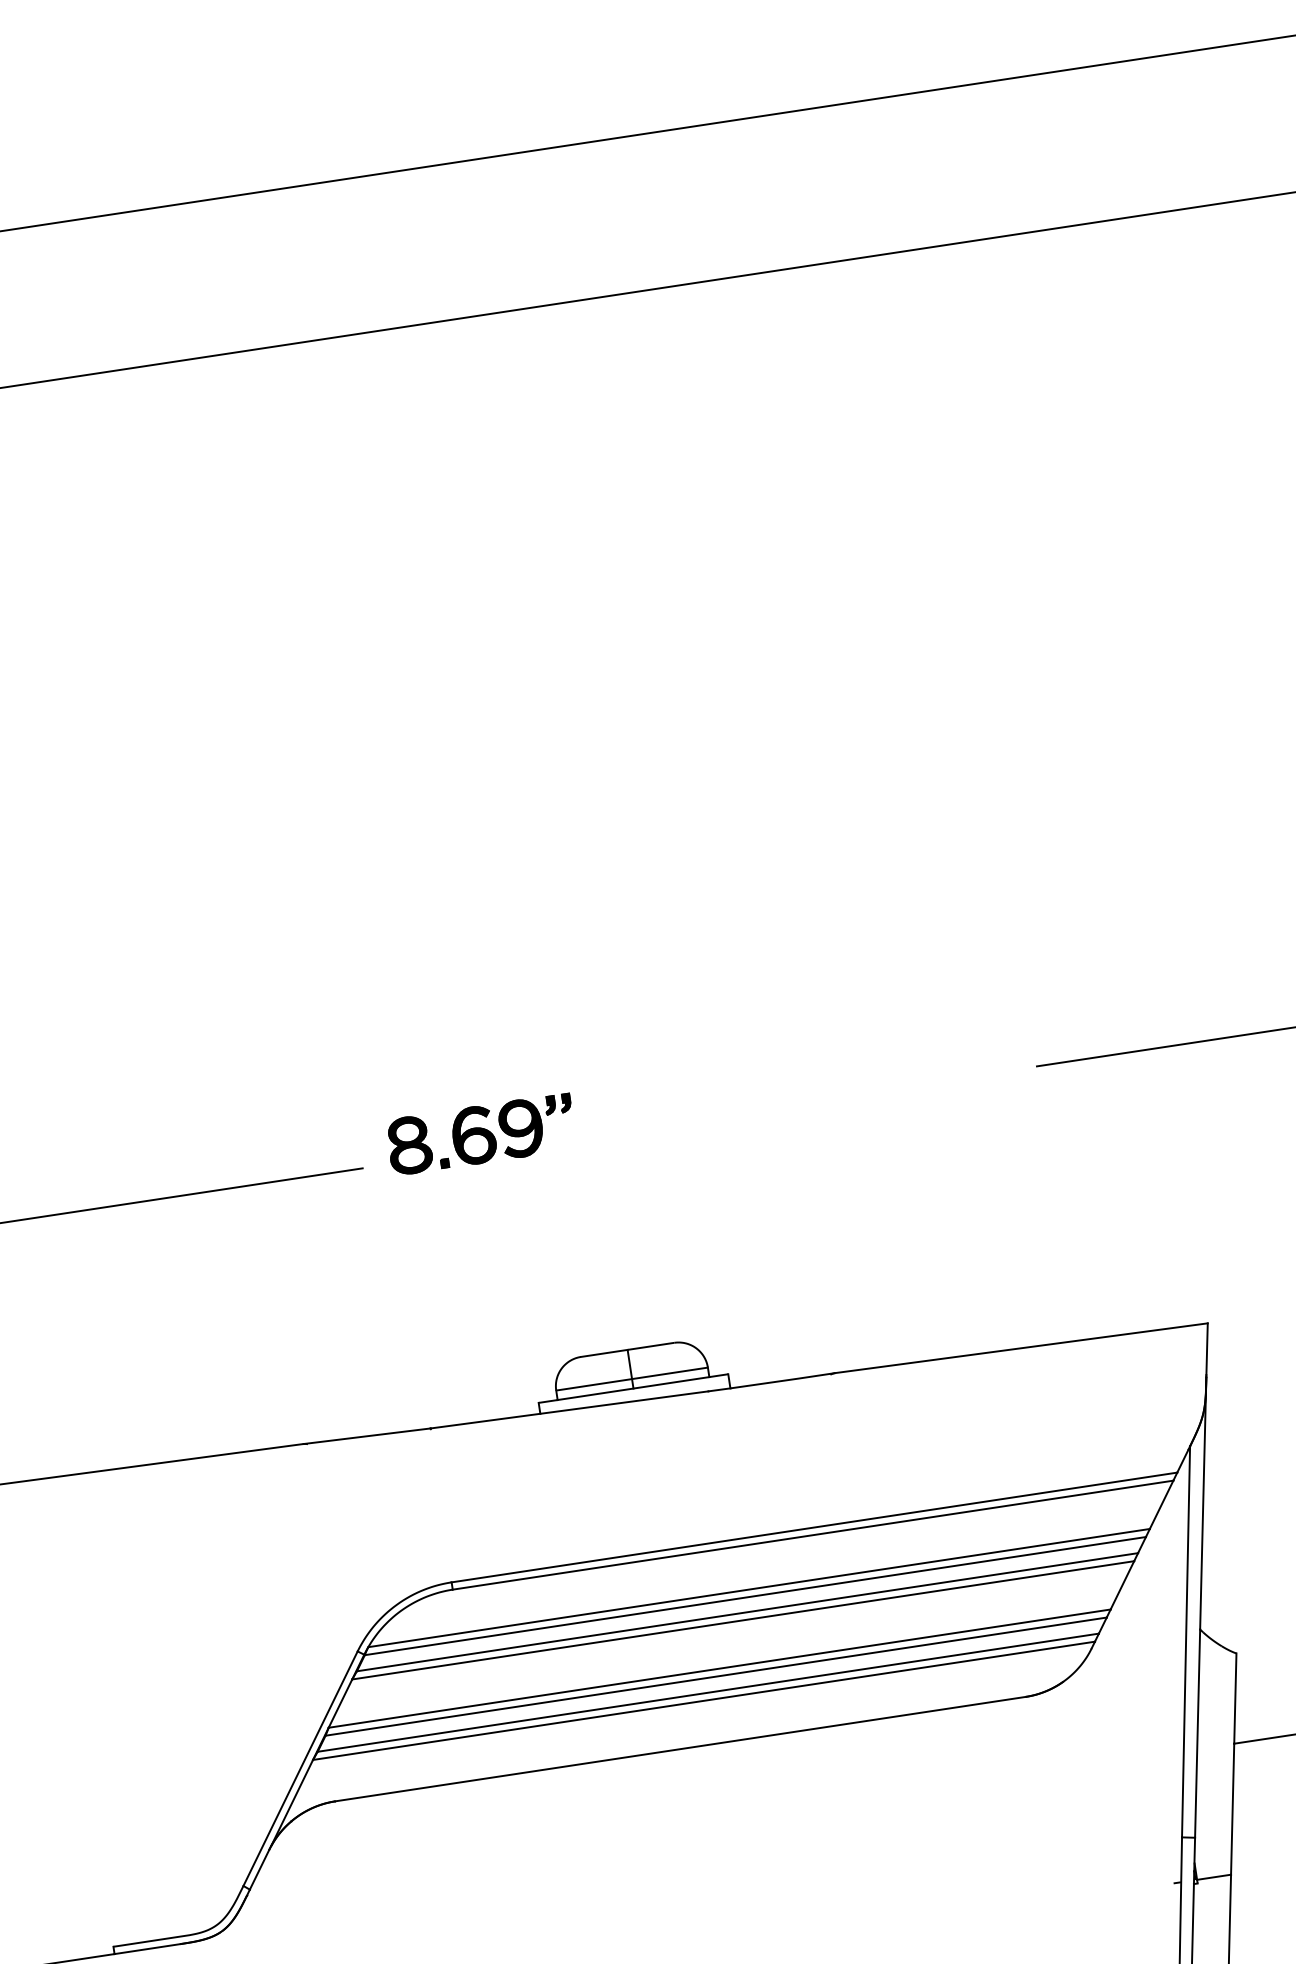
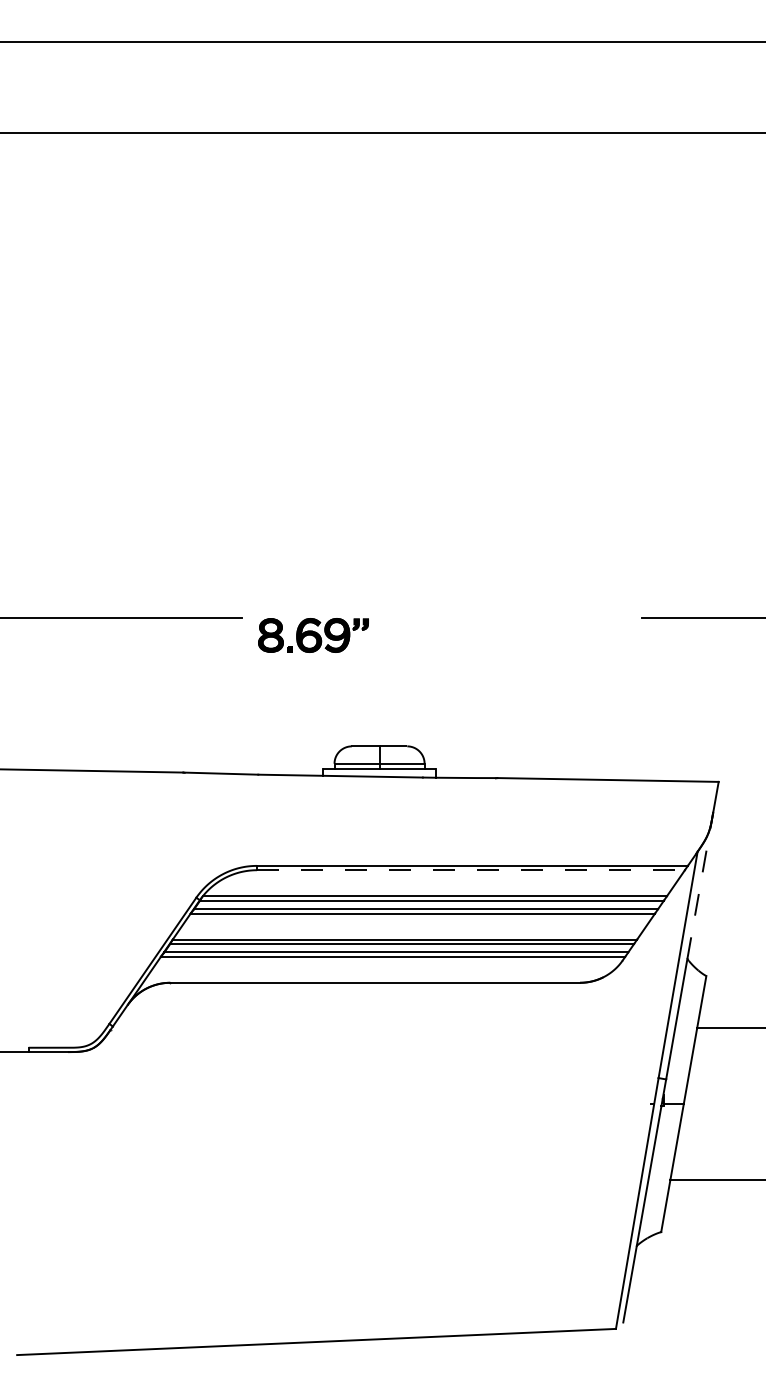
part: (481, 1134) -> (313, 635), moved
line: (1203, 1502) -> (700, 885), solid -> dashed
line: (812, 1535) -> (470, 870), solid -> dashed

